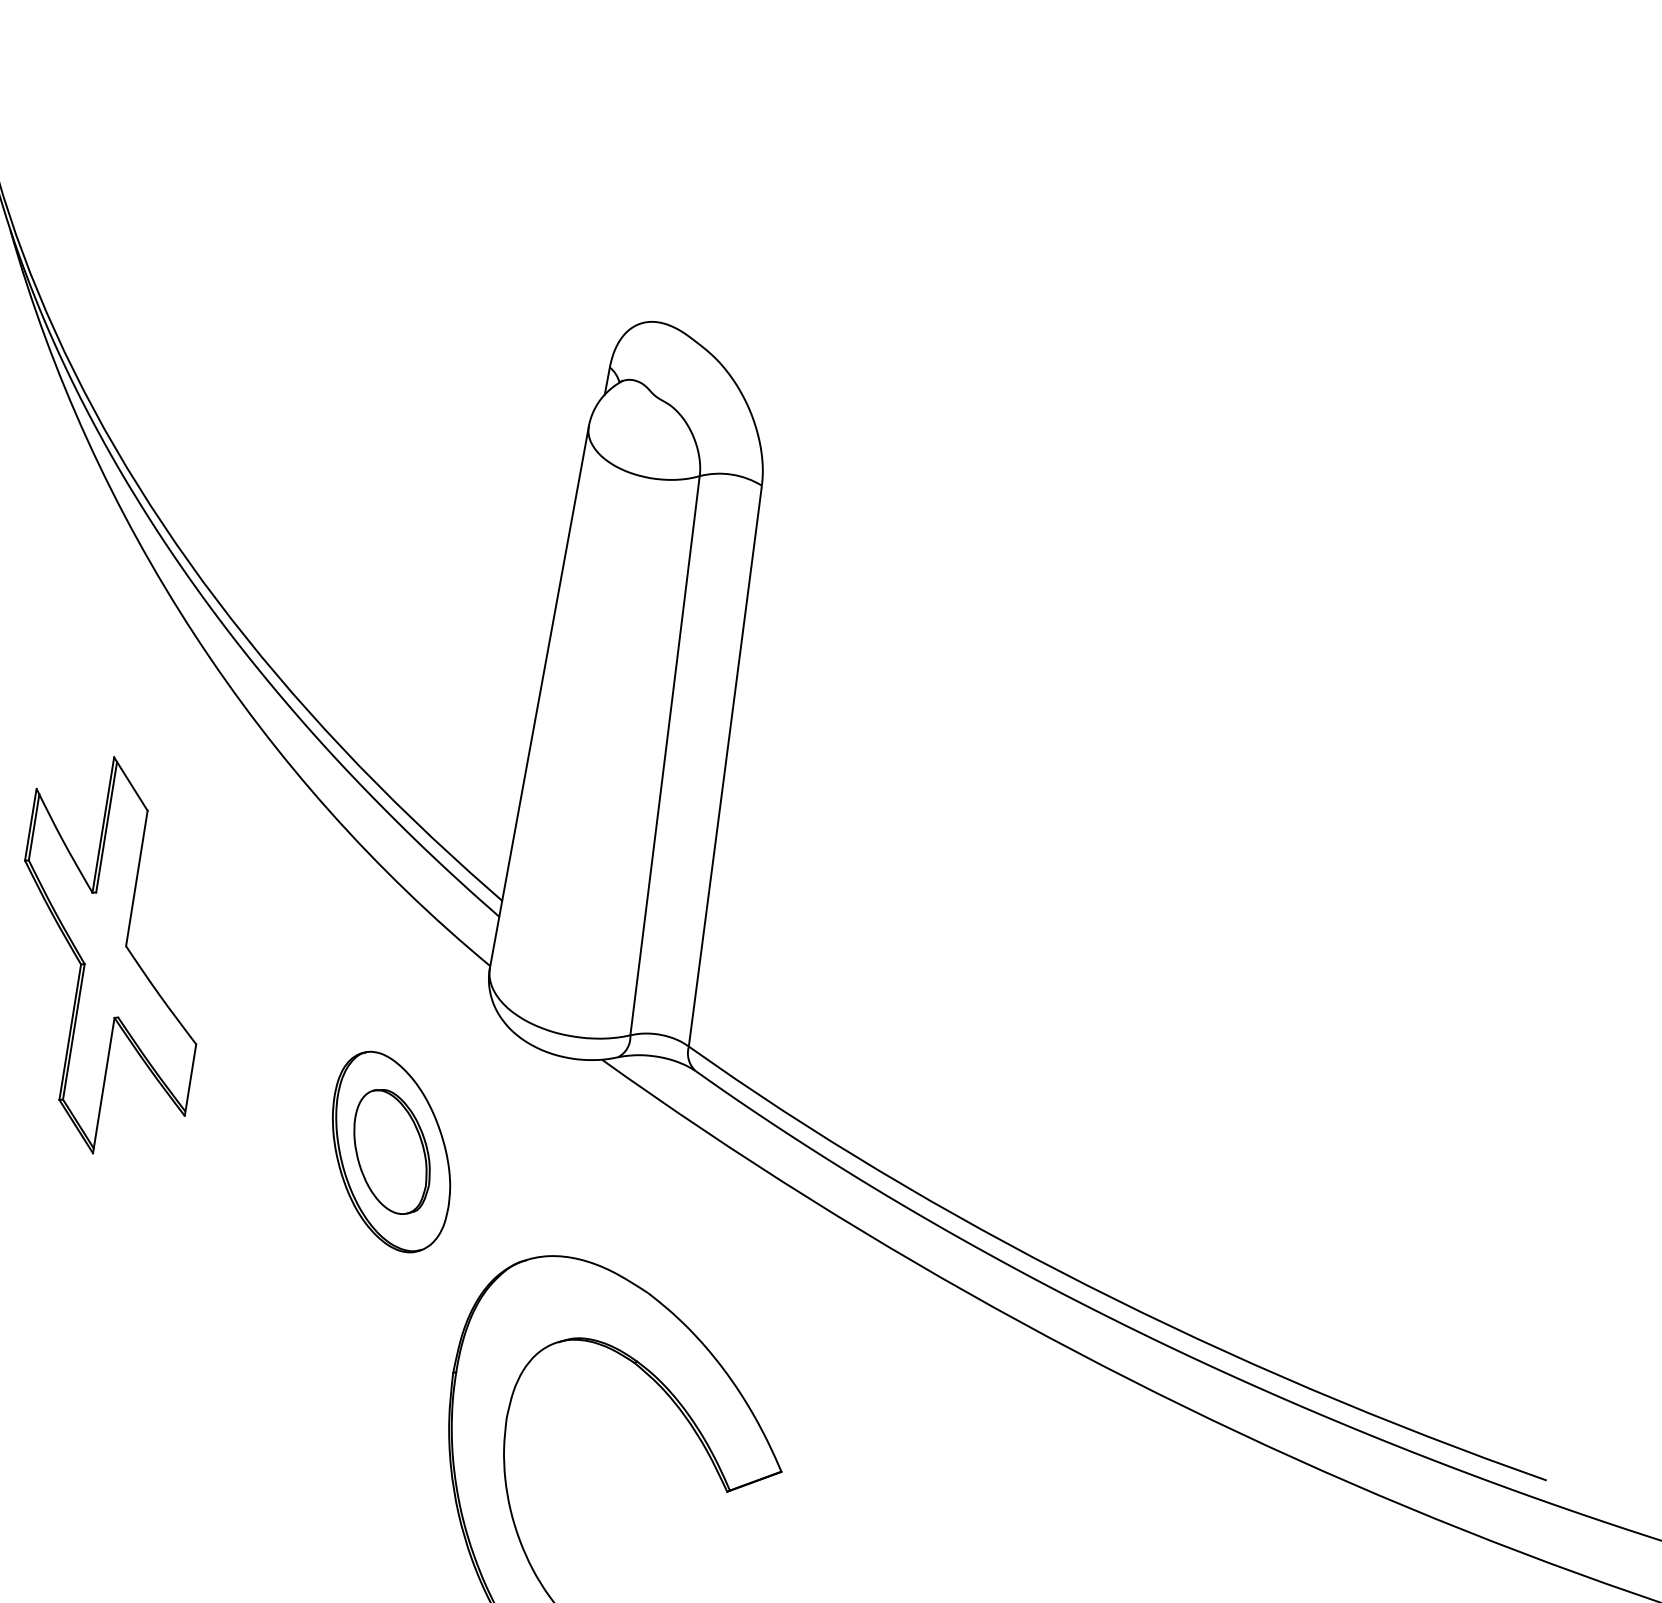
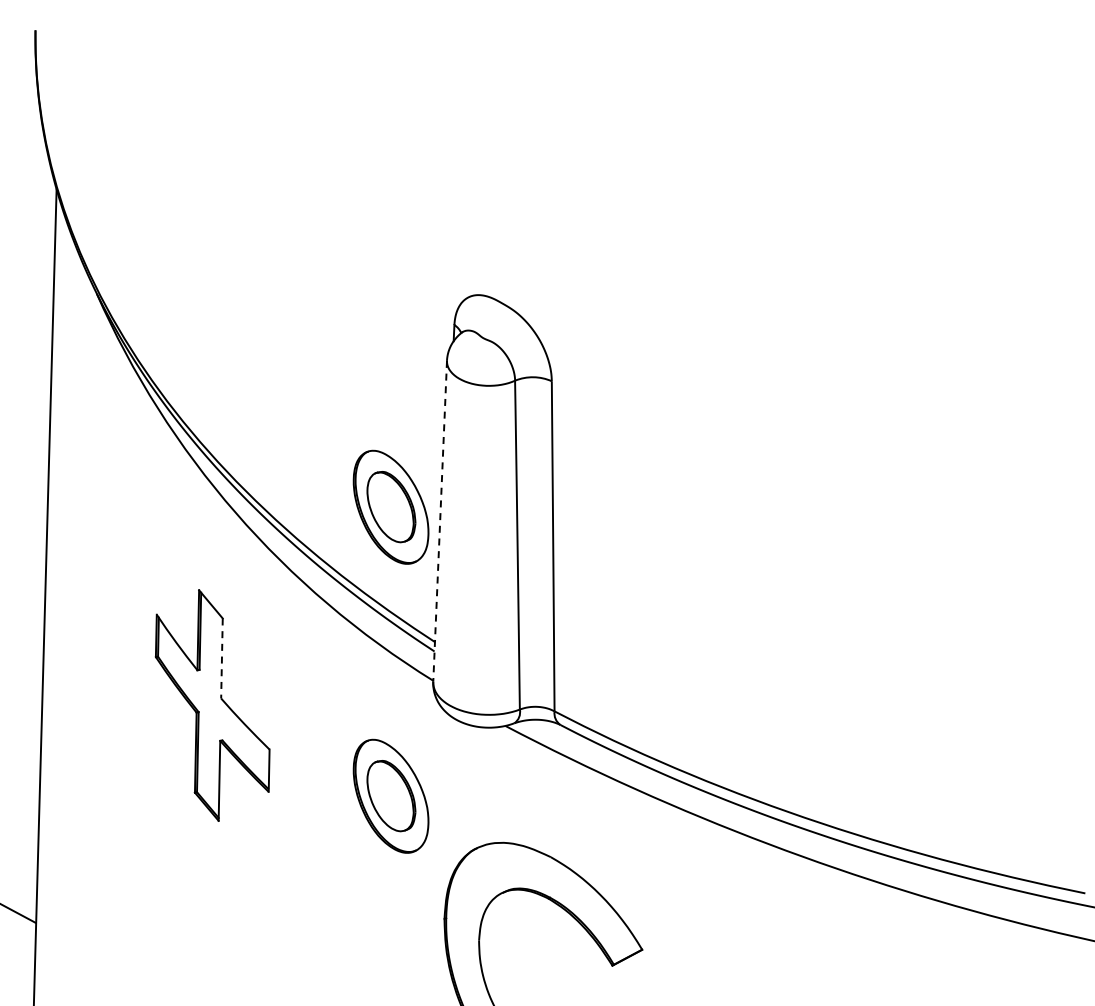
part: (458, 660) -> (390, 506), added
line: (539, 697) -> (440, 521), solid -> dashed
line: (136, 878) -> (221, 658), solid -> dashed

